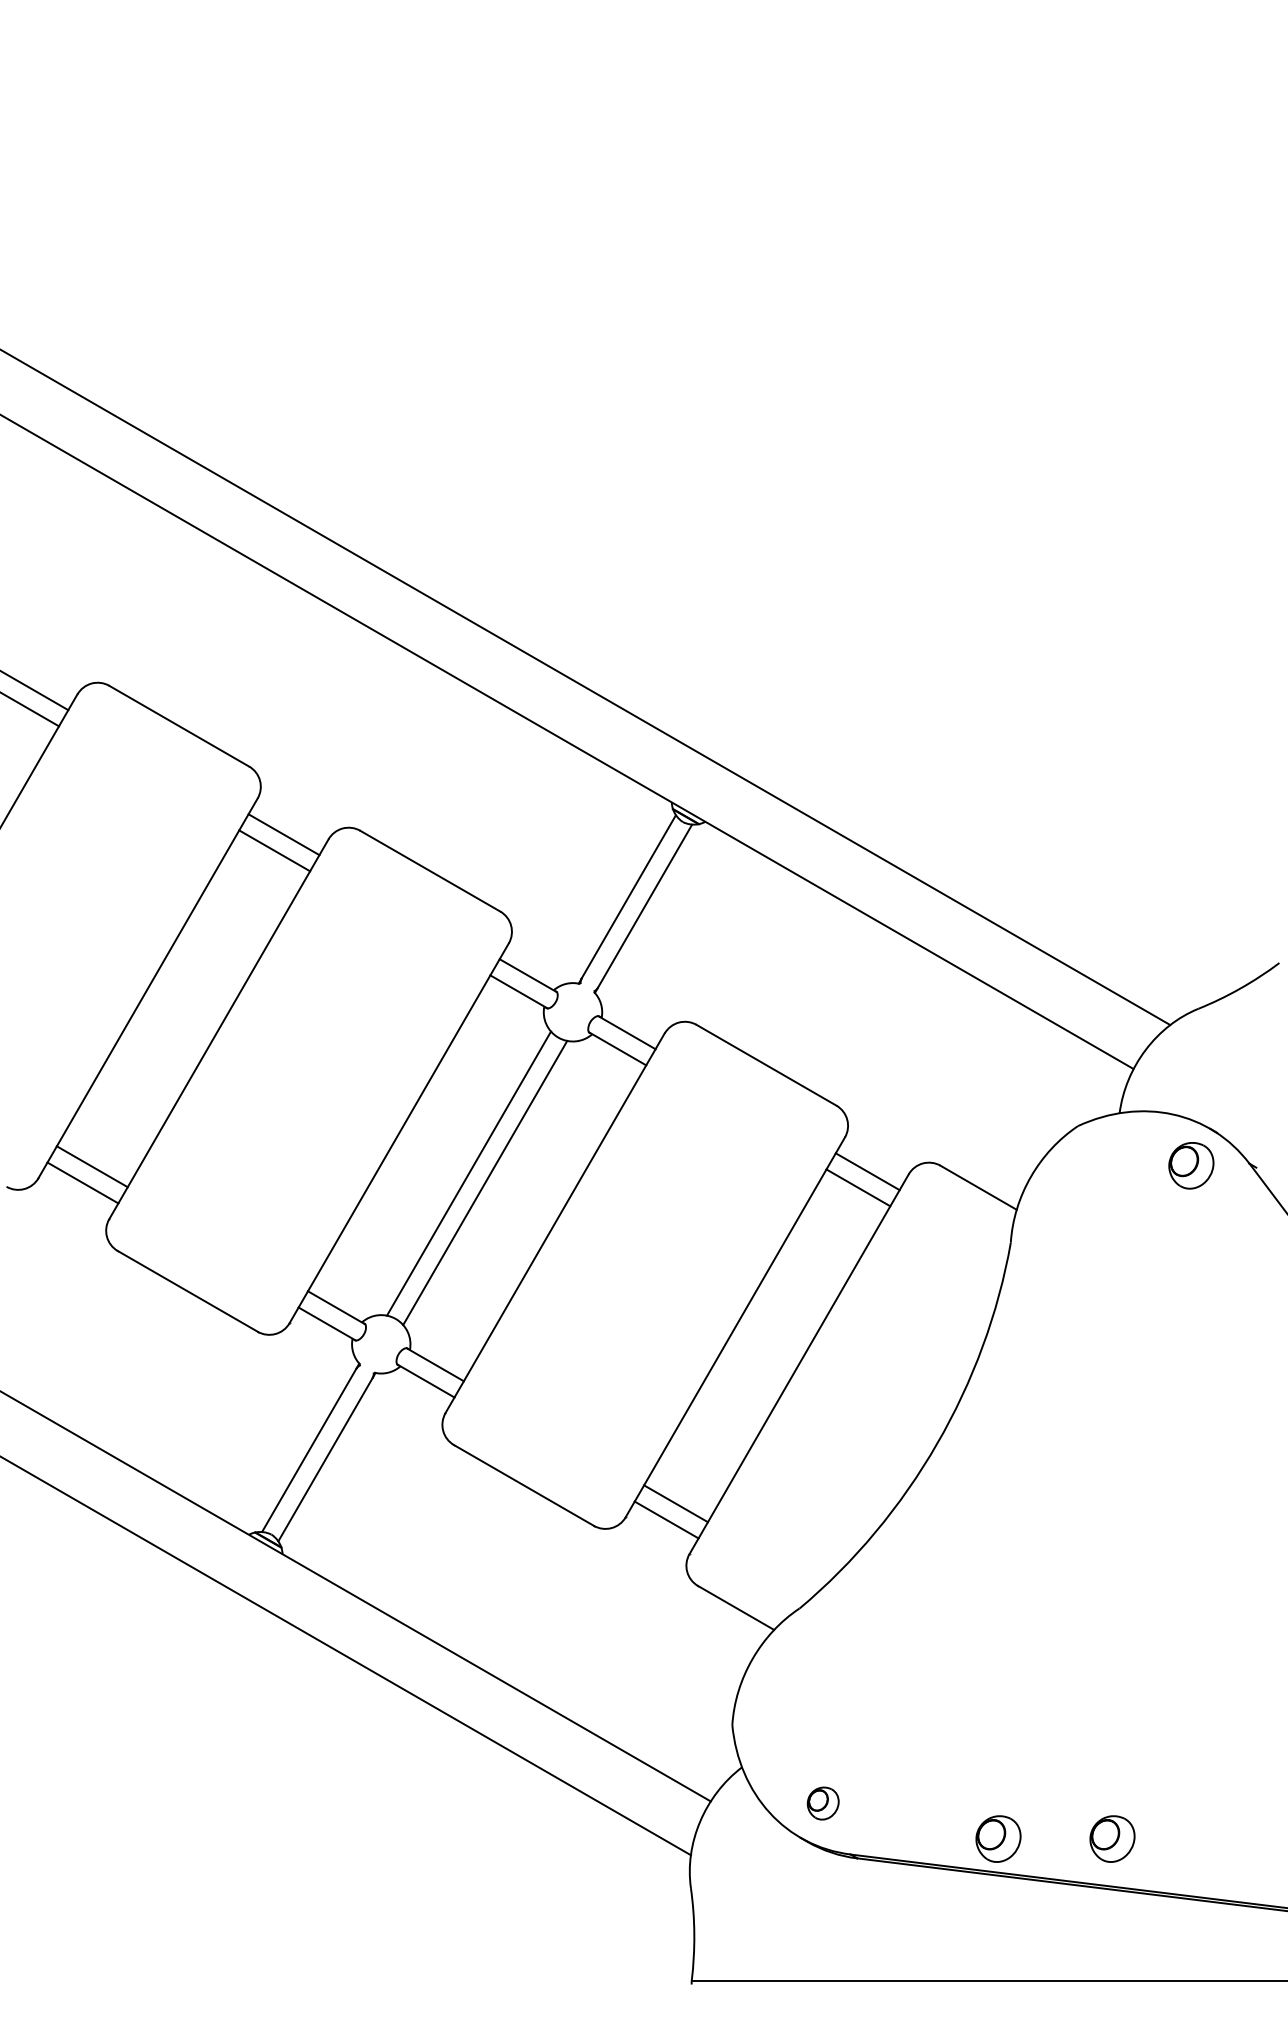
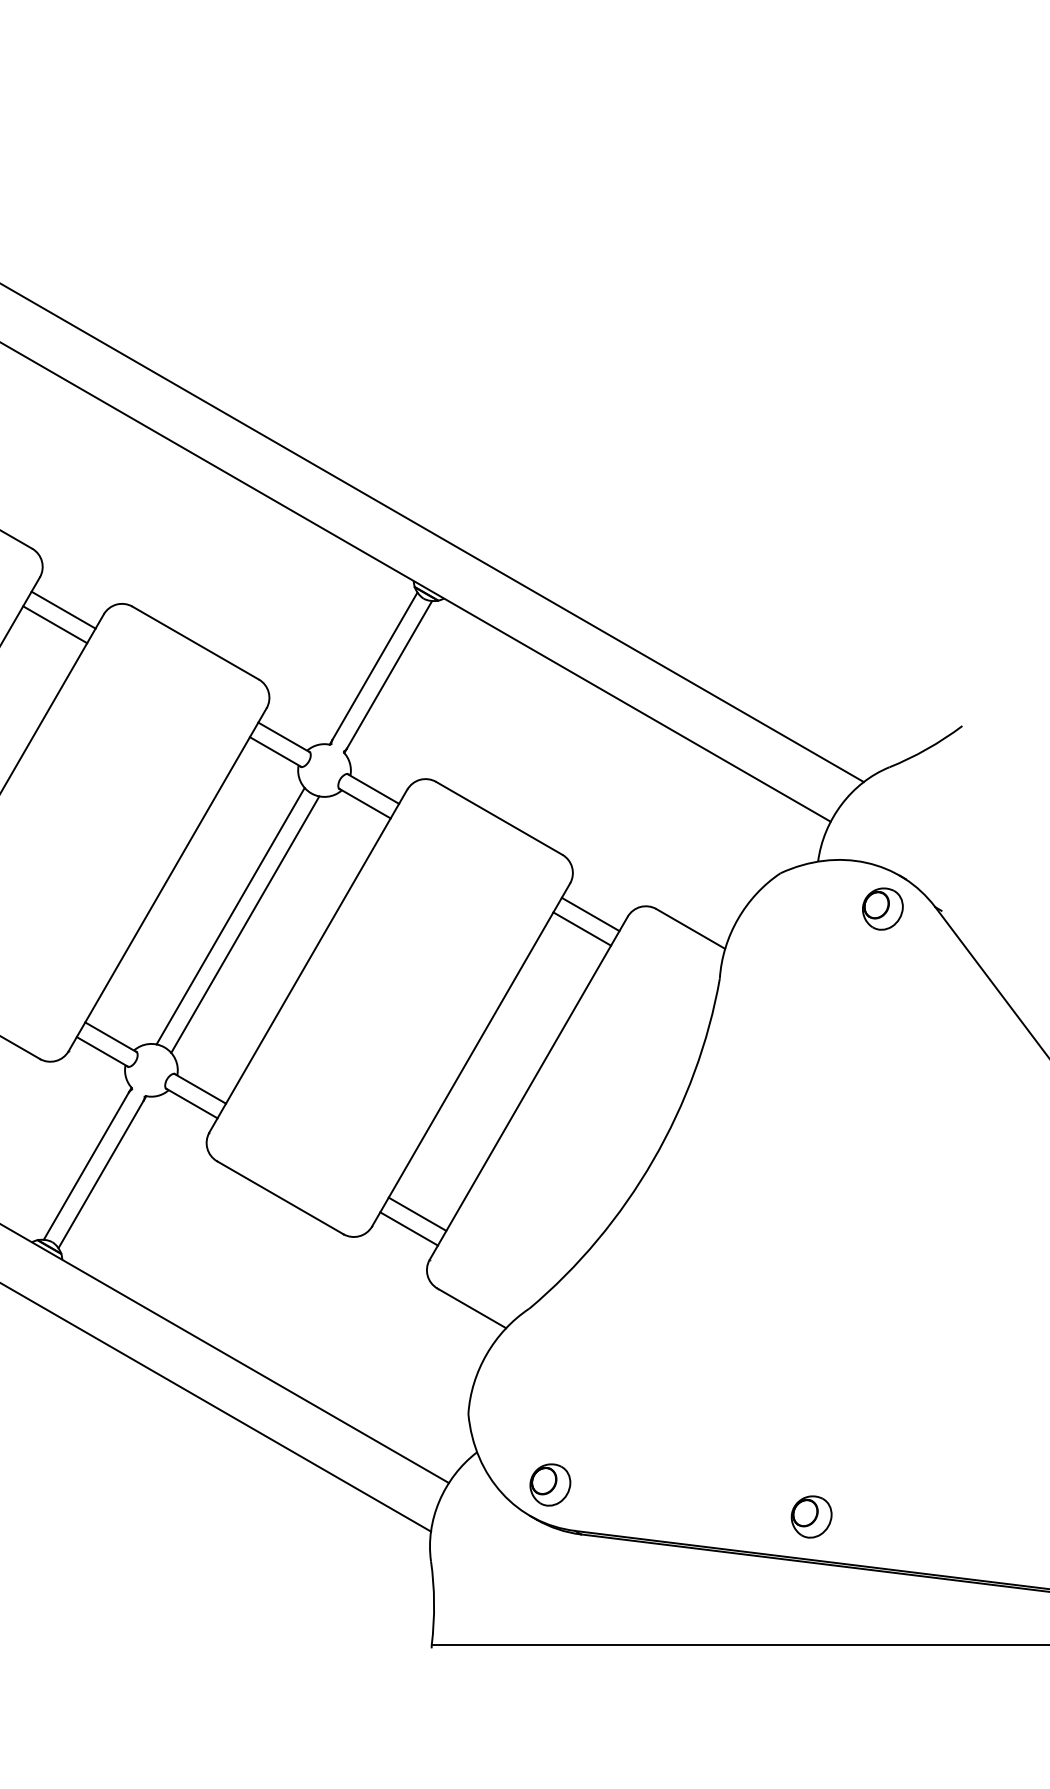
part: (823, 1803) -> (550, 1484), size x1.43
part: (998, 1838) -> (708, 1516), removed

